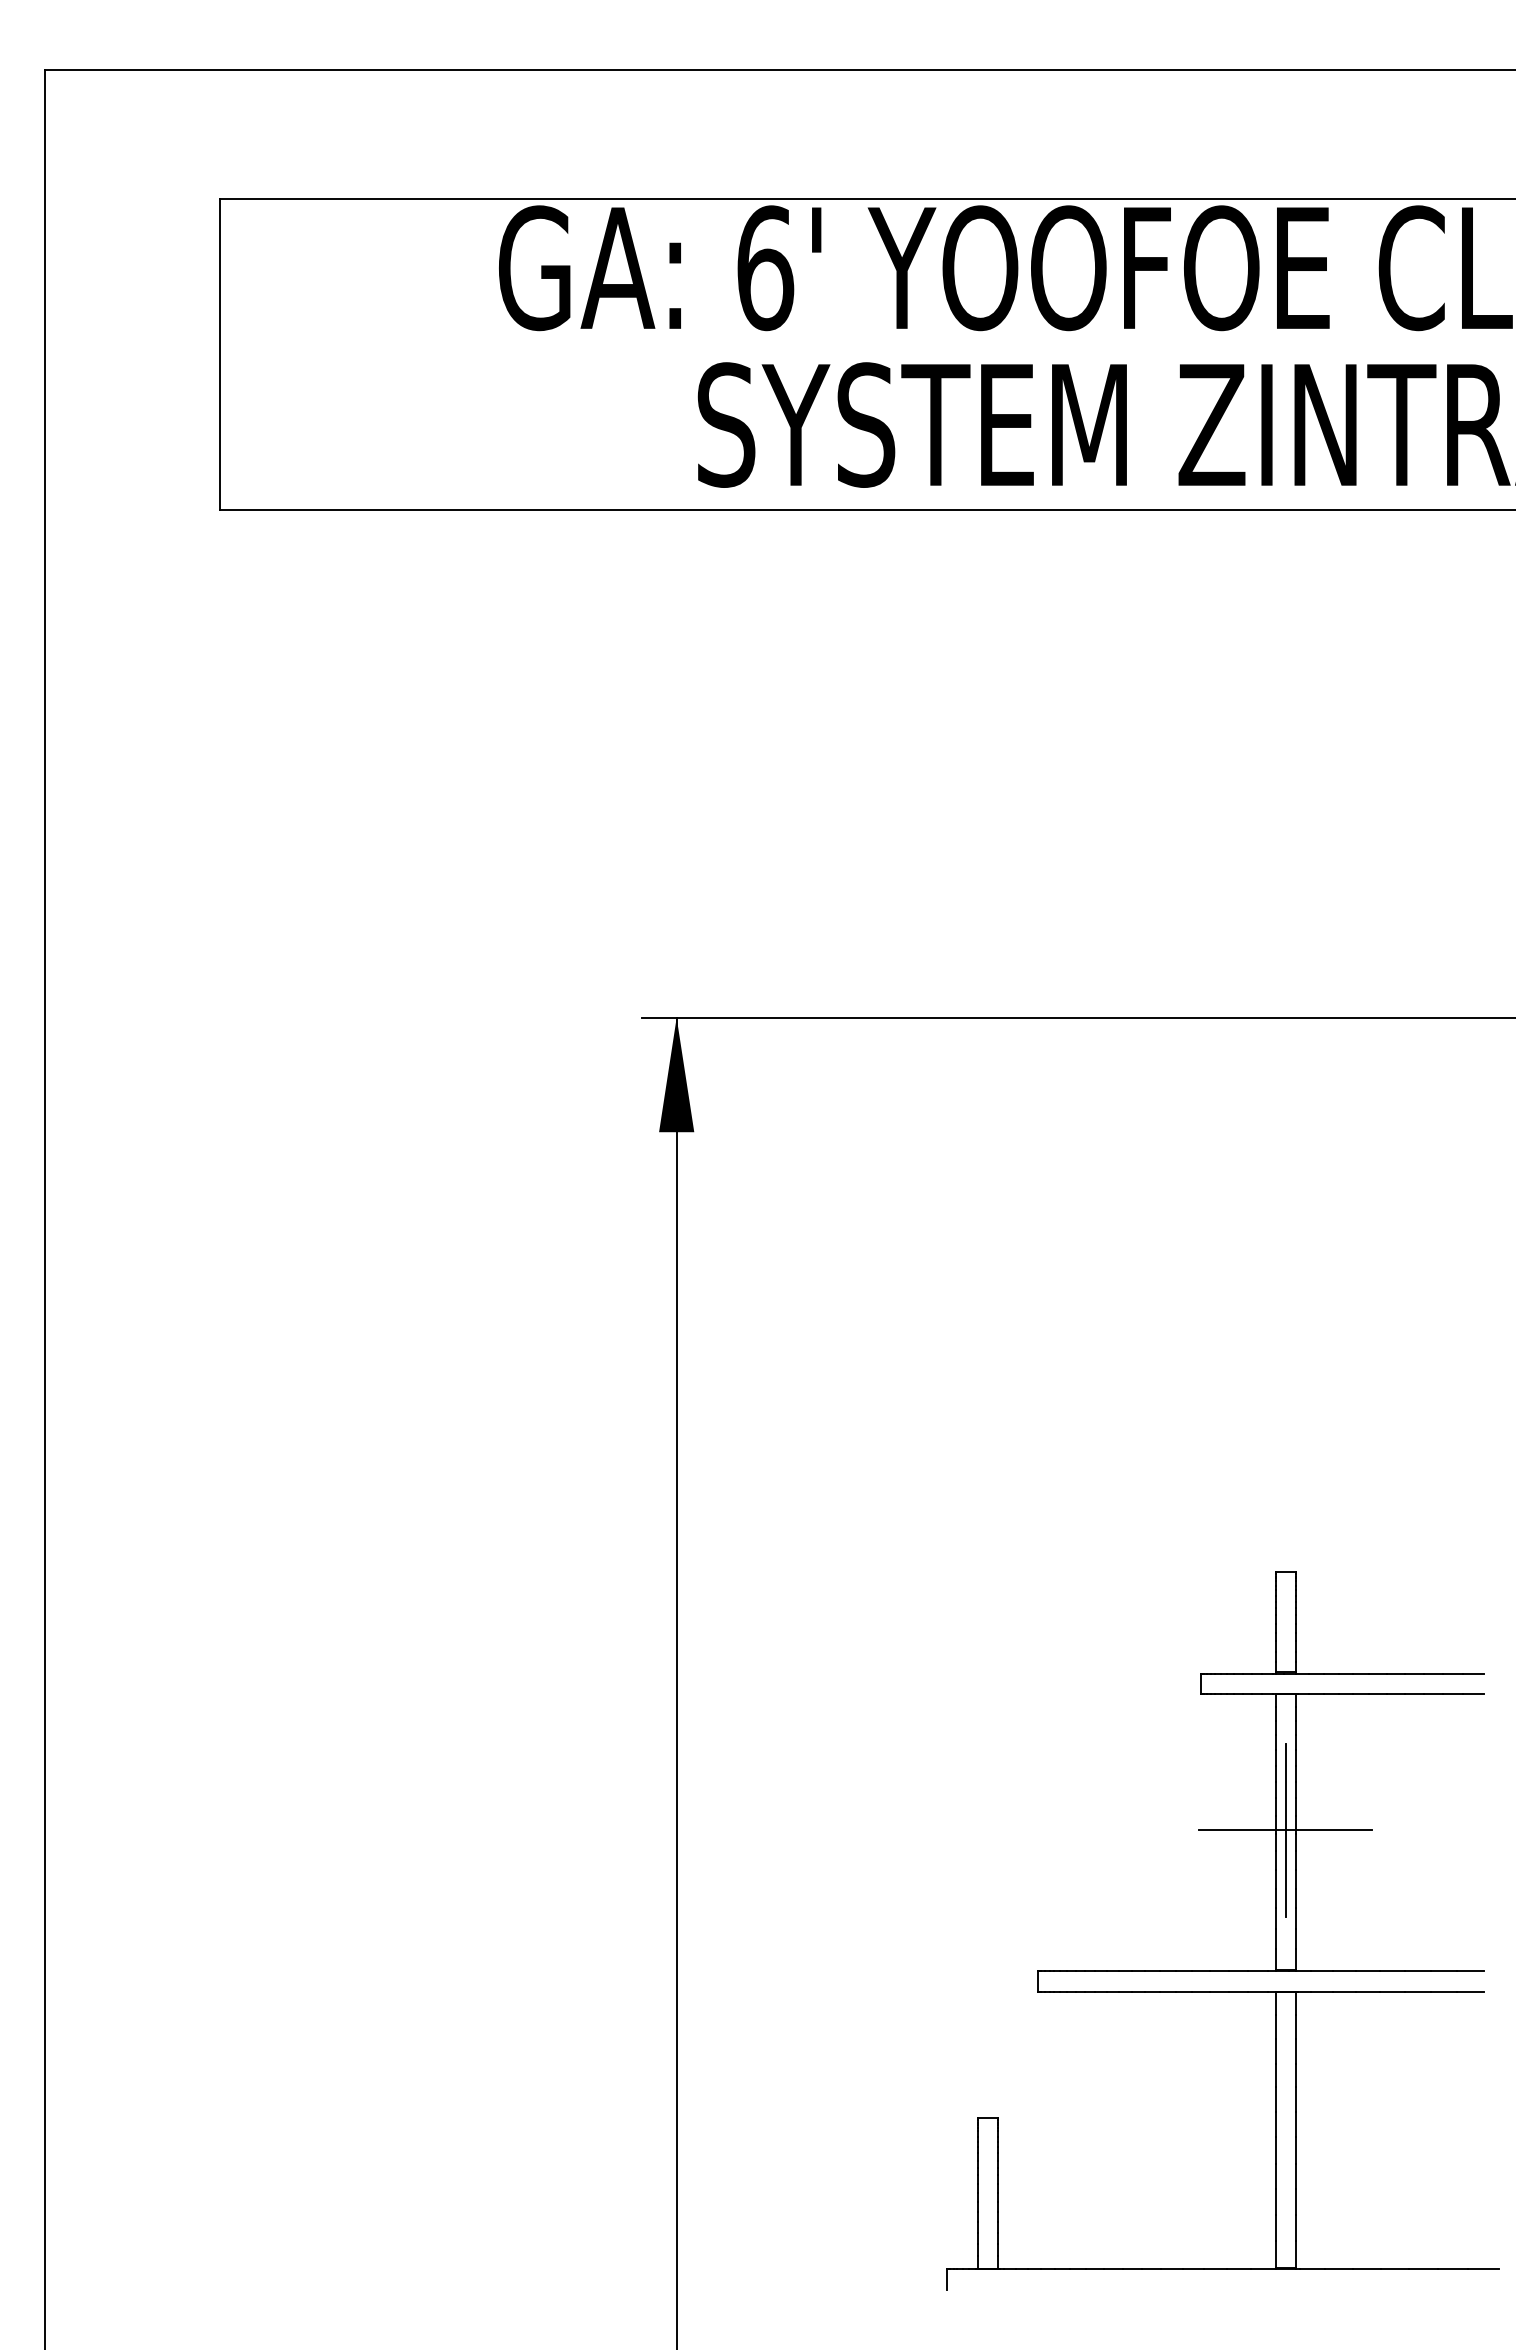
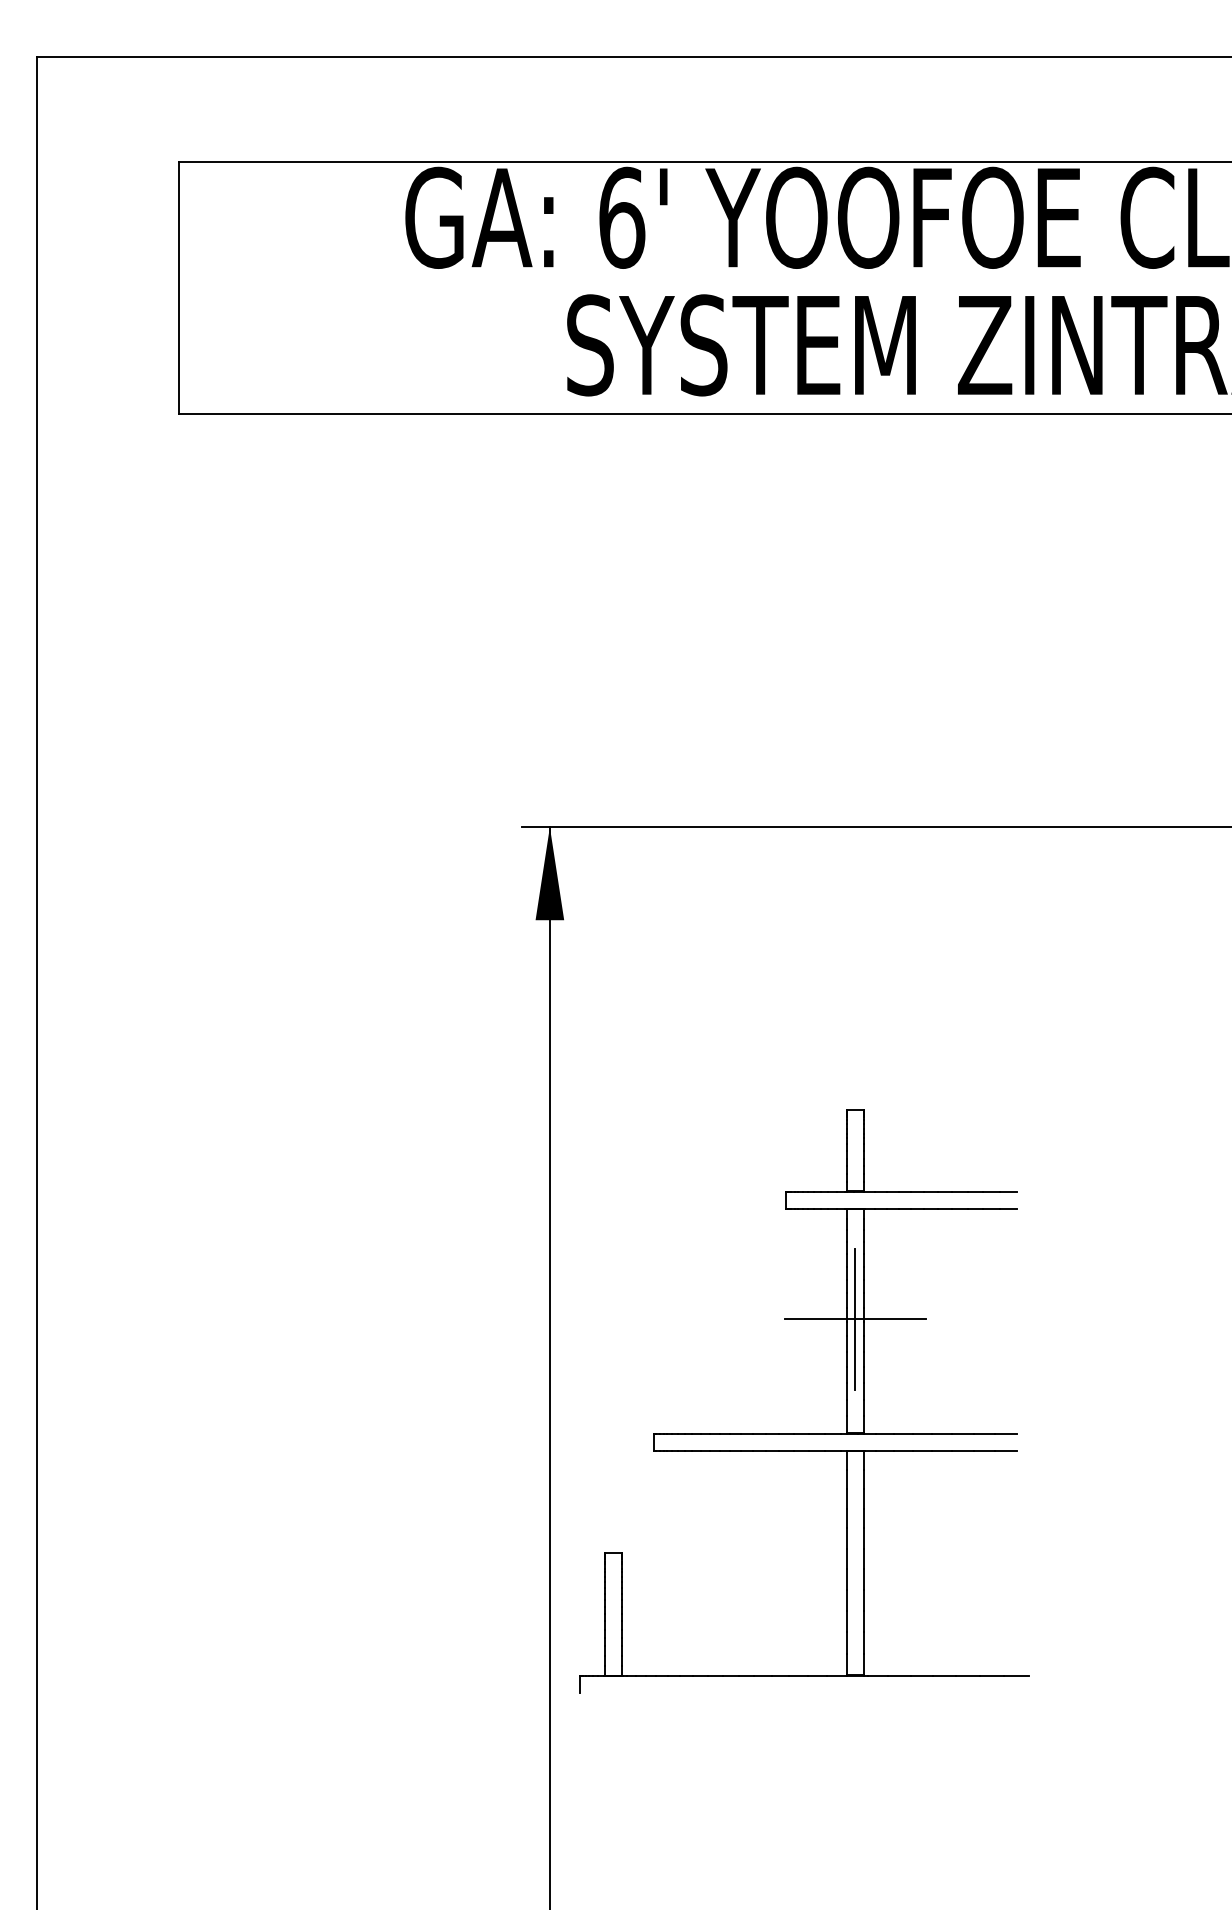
part: (1222, 1970) -> (804, 1433), moved

